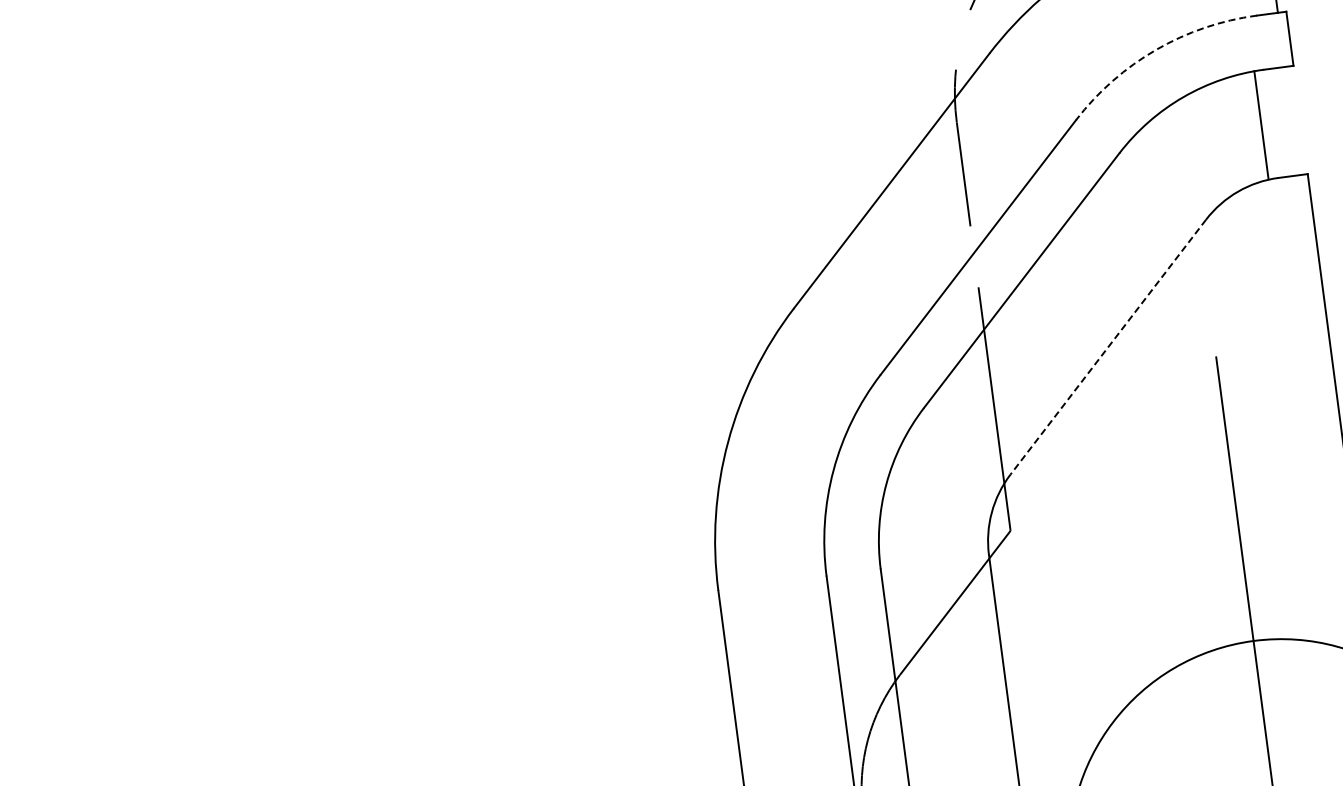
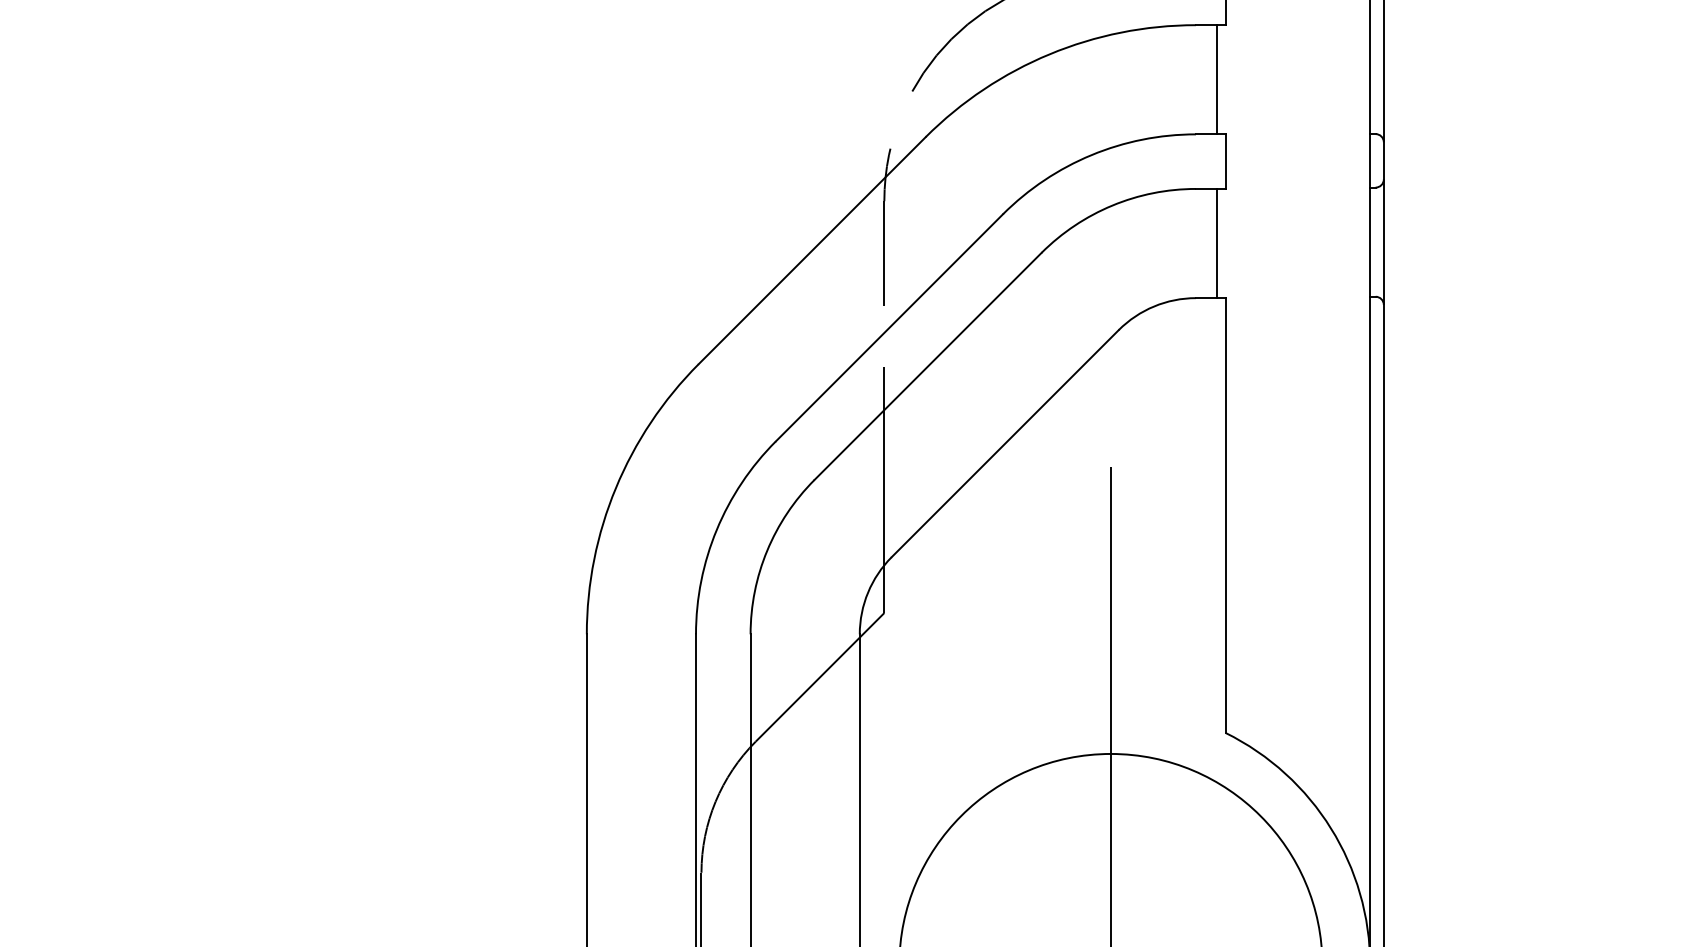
arc: (1156, 50) -> (1091, 155), dashed -> solid
line: (1261, 125) -> (1217, 243), moved
line: (1108, 346) -> (1005, 443), dashed -> solid

